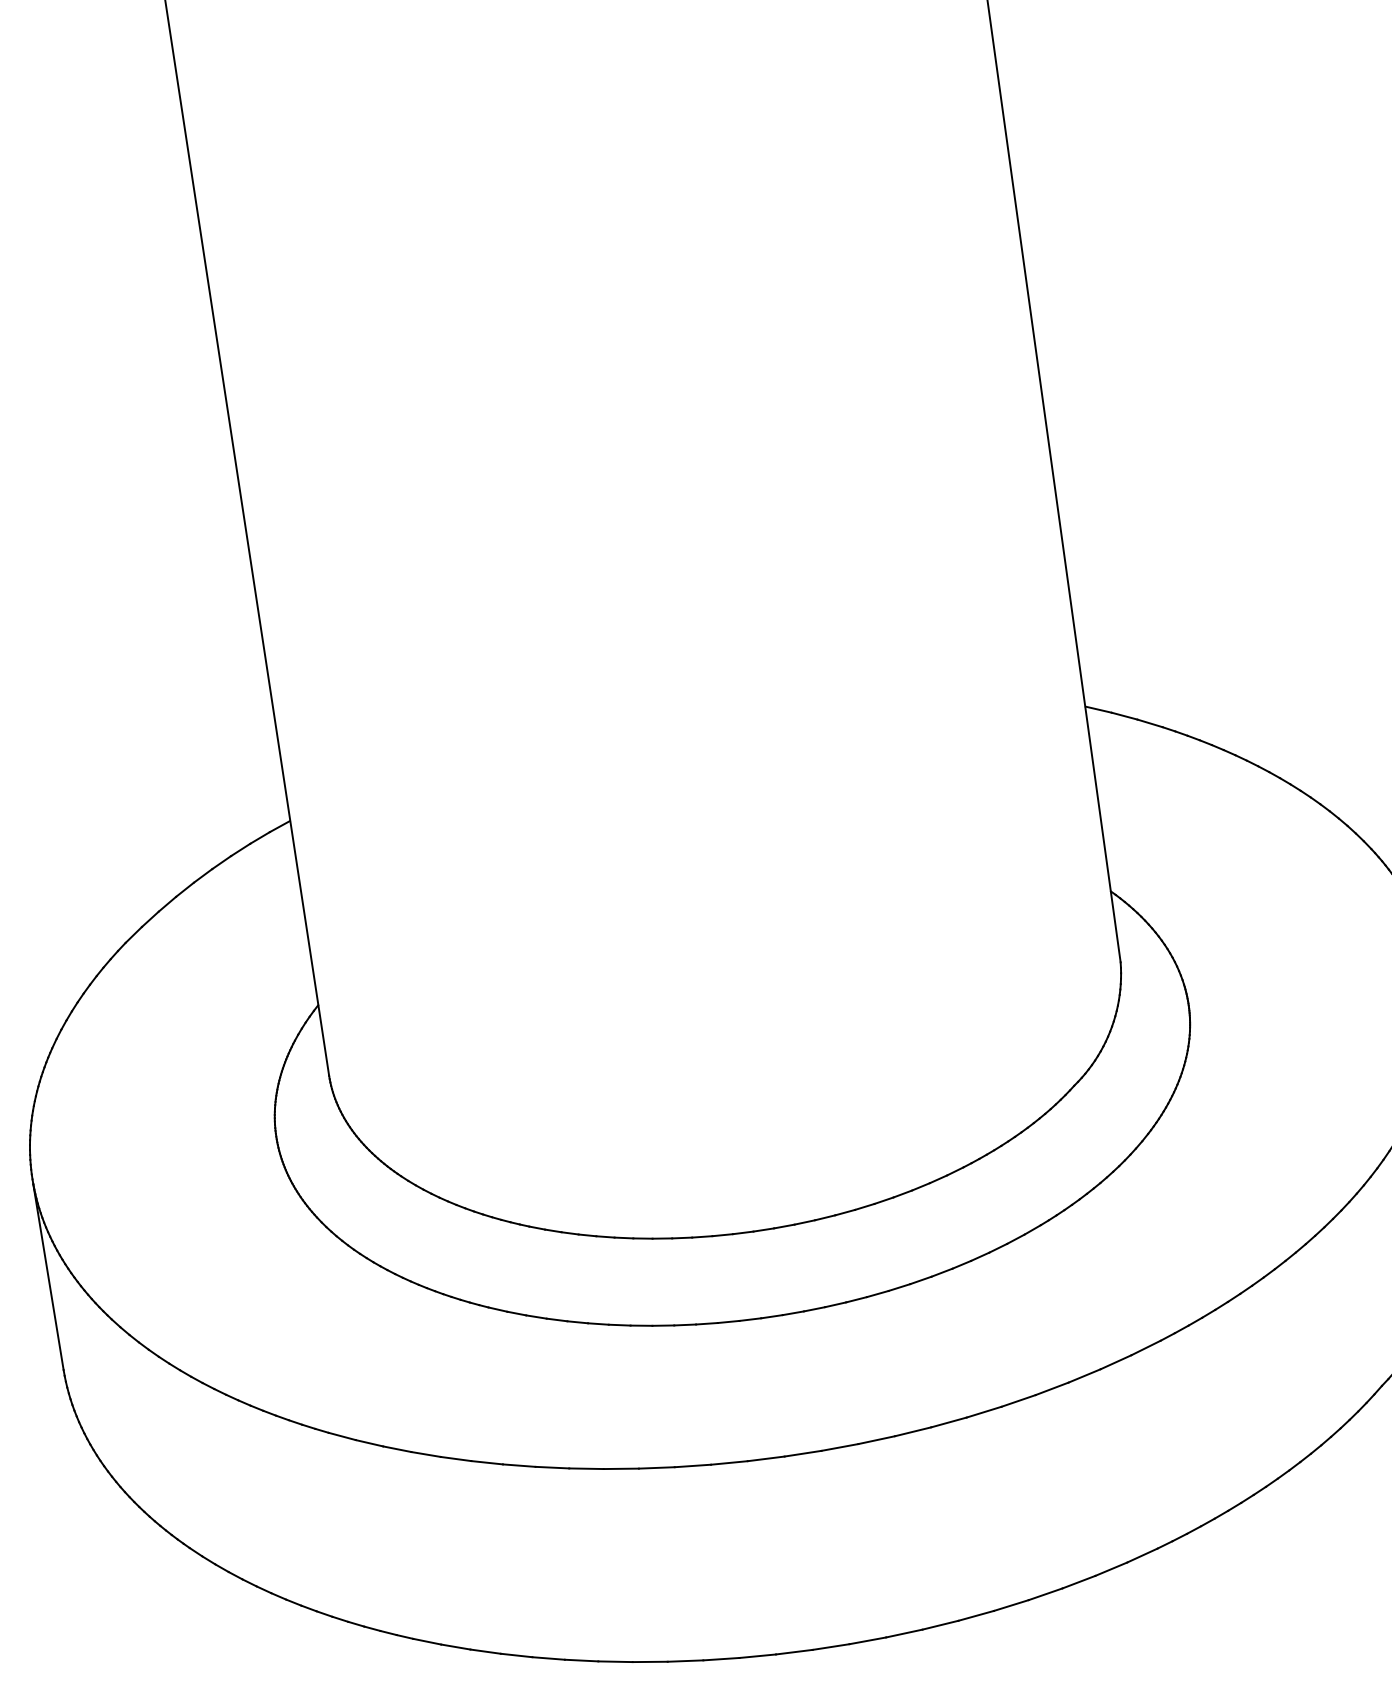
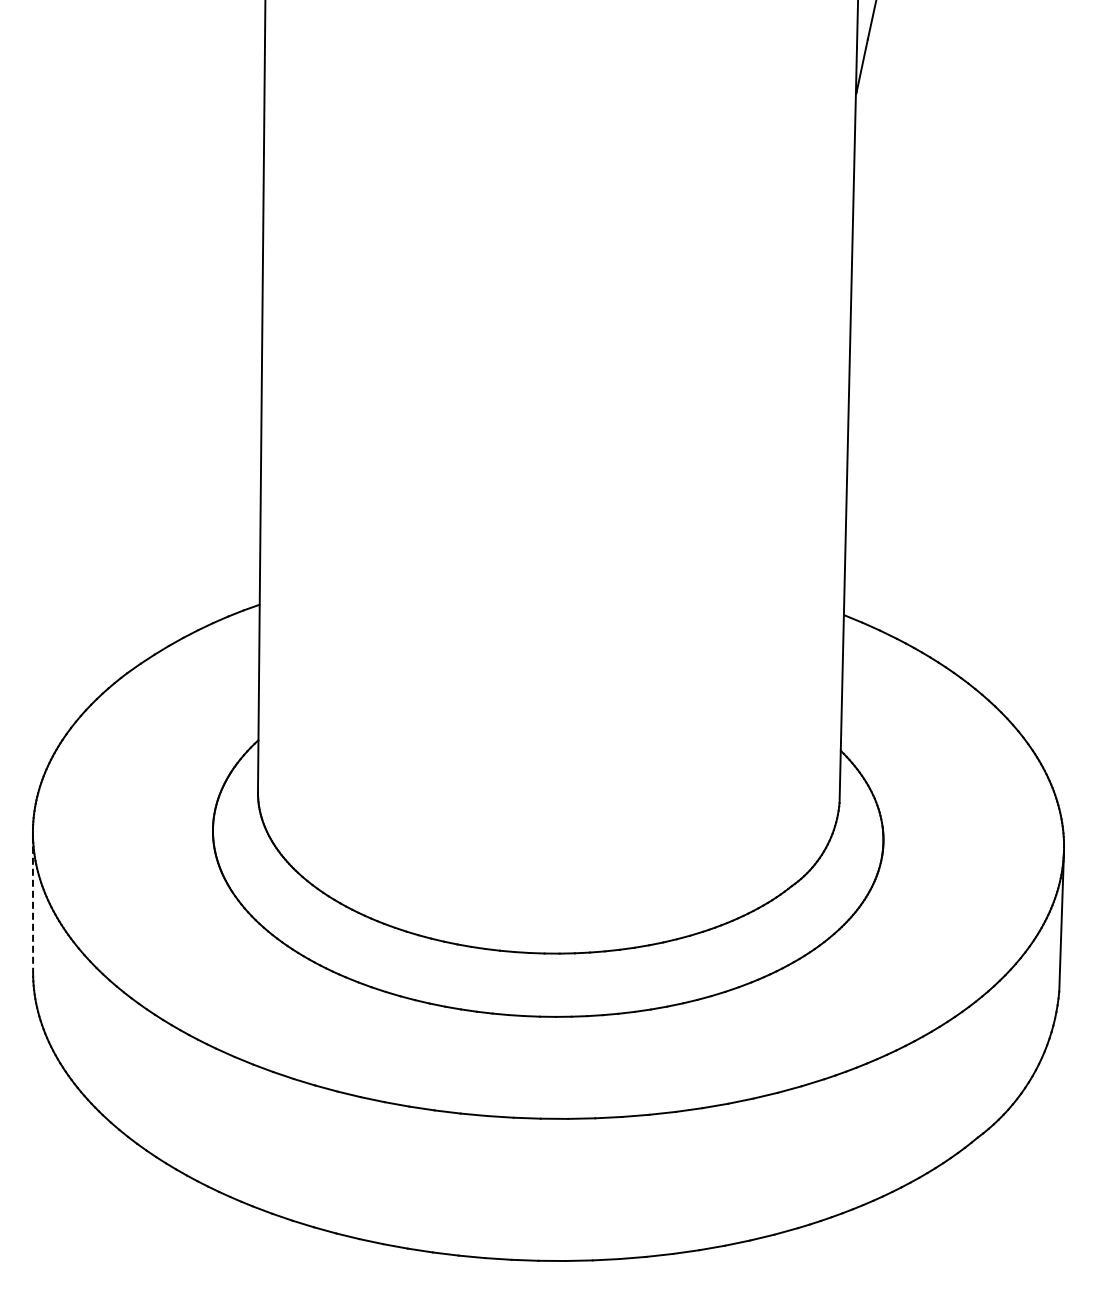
line: (49, 1277) -> (33, 904), solid -> dashed

